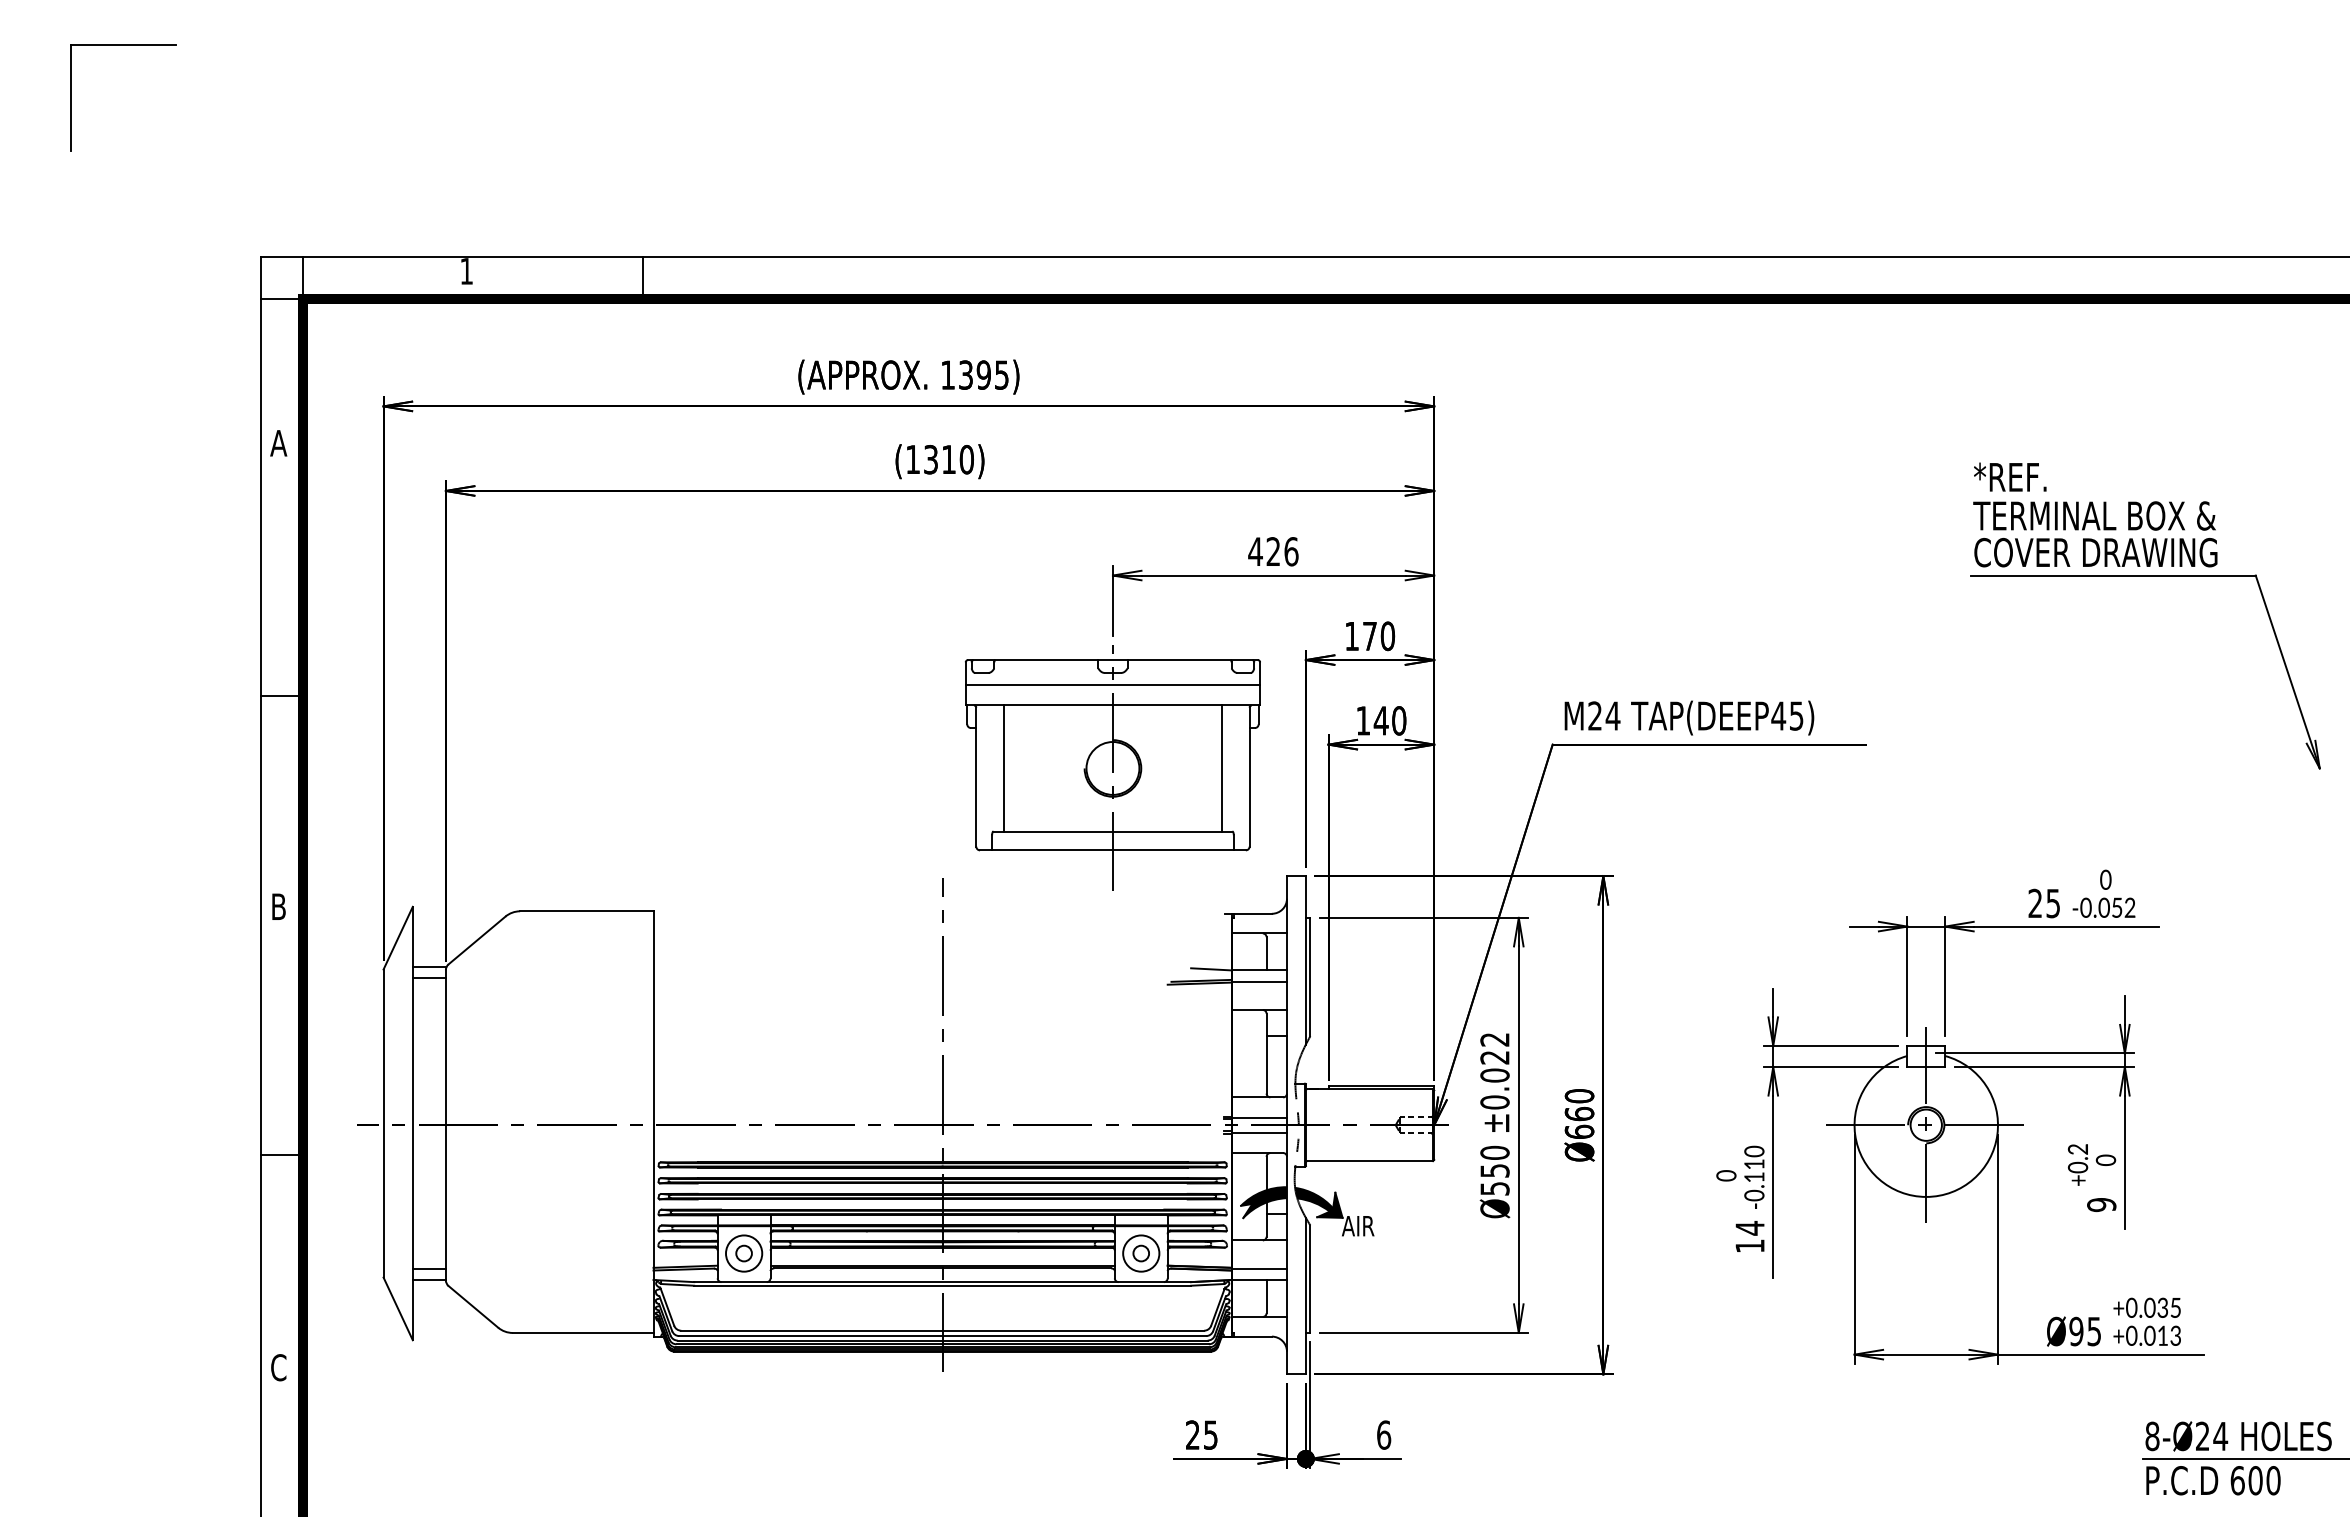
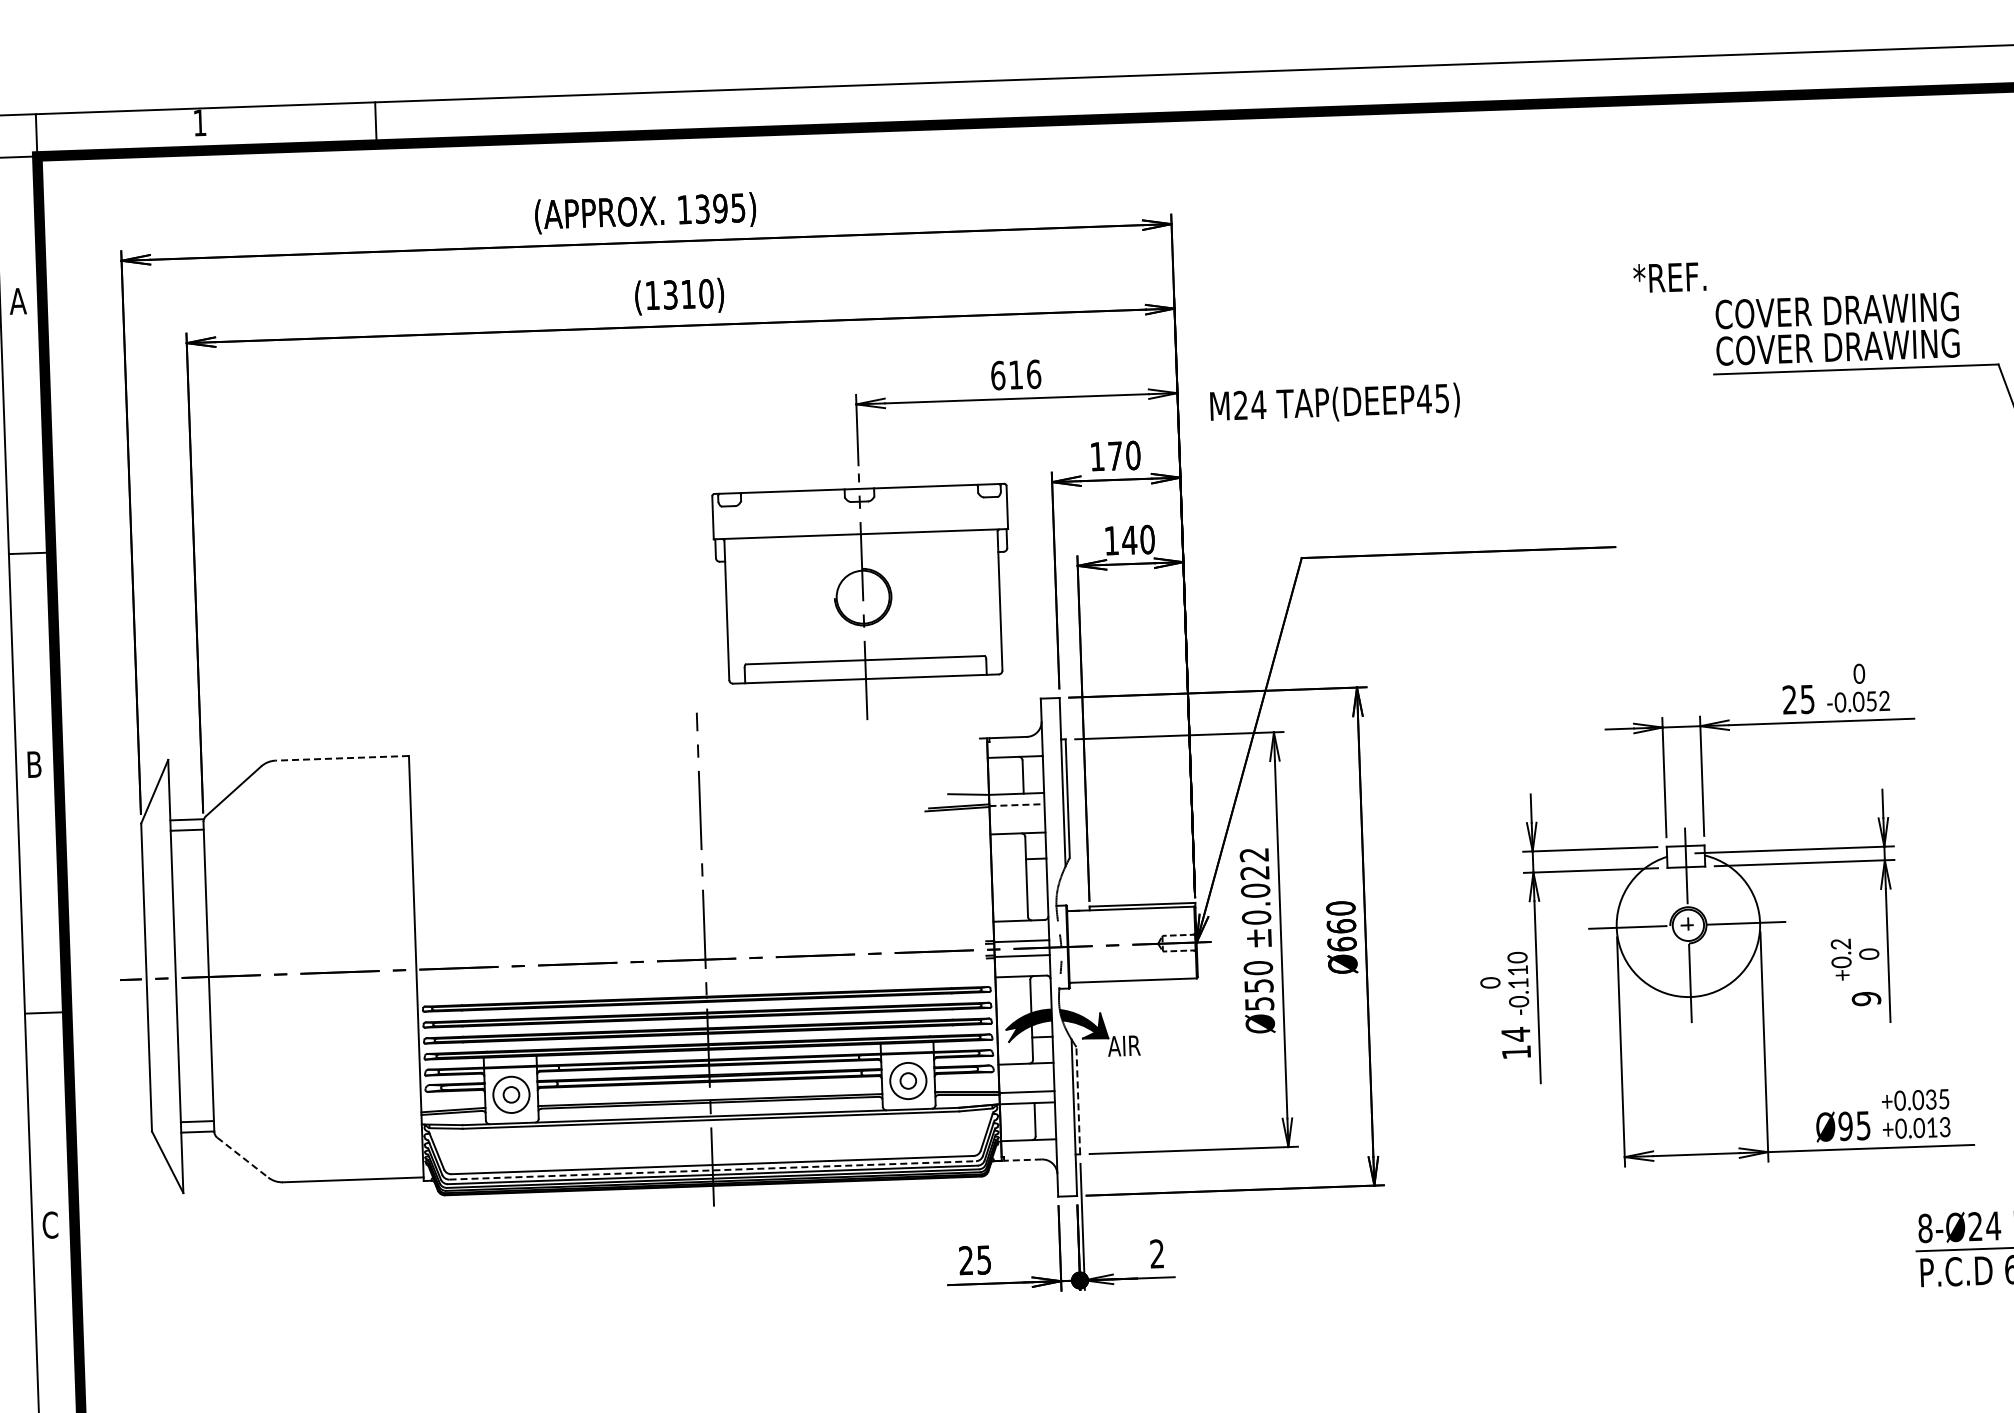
text: (2010, 476) -> (1669, 276), moved
text: (2095, 515) -> (1836, 310), TERMINAL BOX & -> COVER DRAWING
text: (1263, 551) -> (1006, 375), 426 -> 616
line: (1112, 685) -> (859, 514), removed
text: (1689, 717) -> (1335, 403), moved
line: (1004, 768) -> (754, 601), removed
line: (1221, 768) -> (971, 593), removed
line: (586, 911) -> (341, 758), solid -> dashed
line: (1259, 981) -> (1017, 804), solid -> dashed
line: (1310, 1279) -> (1078, 1101), solid -> dashed
line: (473, 1307) -> (242, 1158), solid -> dashed
line: (943, 1336) -> (713, 1170), solid -> dashed
line: (1253, 1336) -> (1023, 1159), solid -> dashed
text: (1384, 1434) -> (1157, 1253), 6 -> 2

